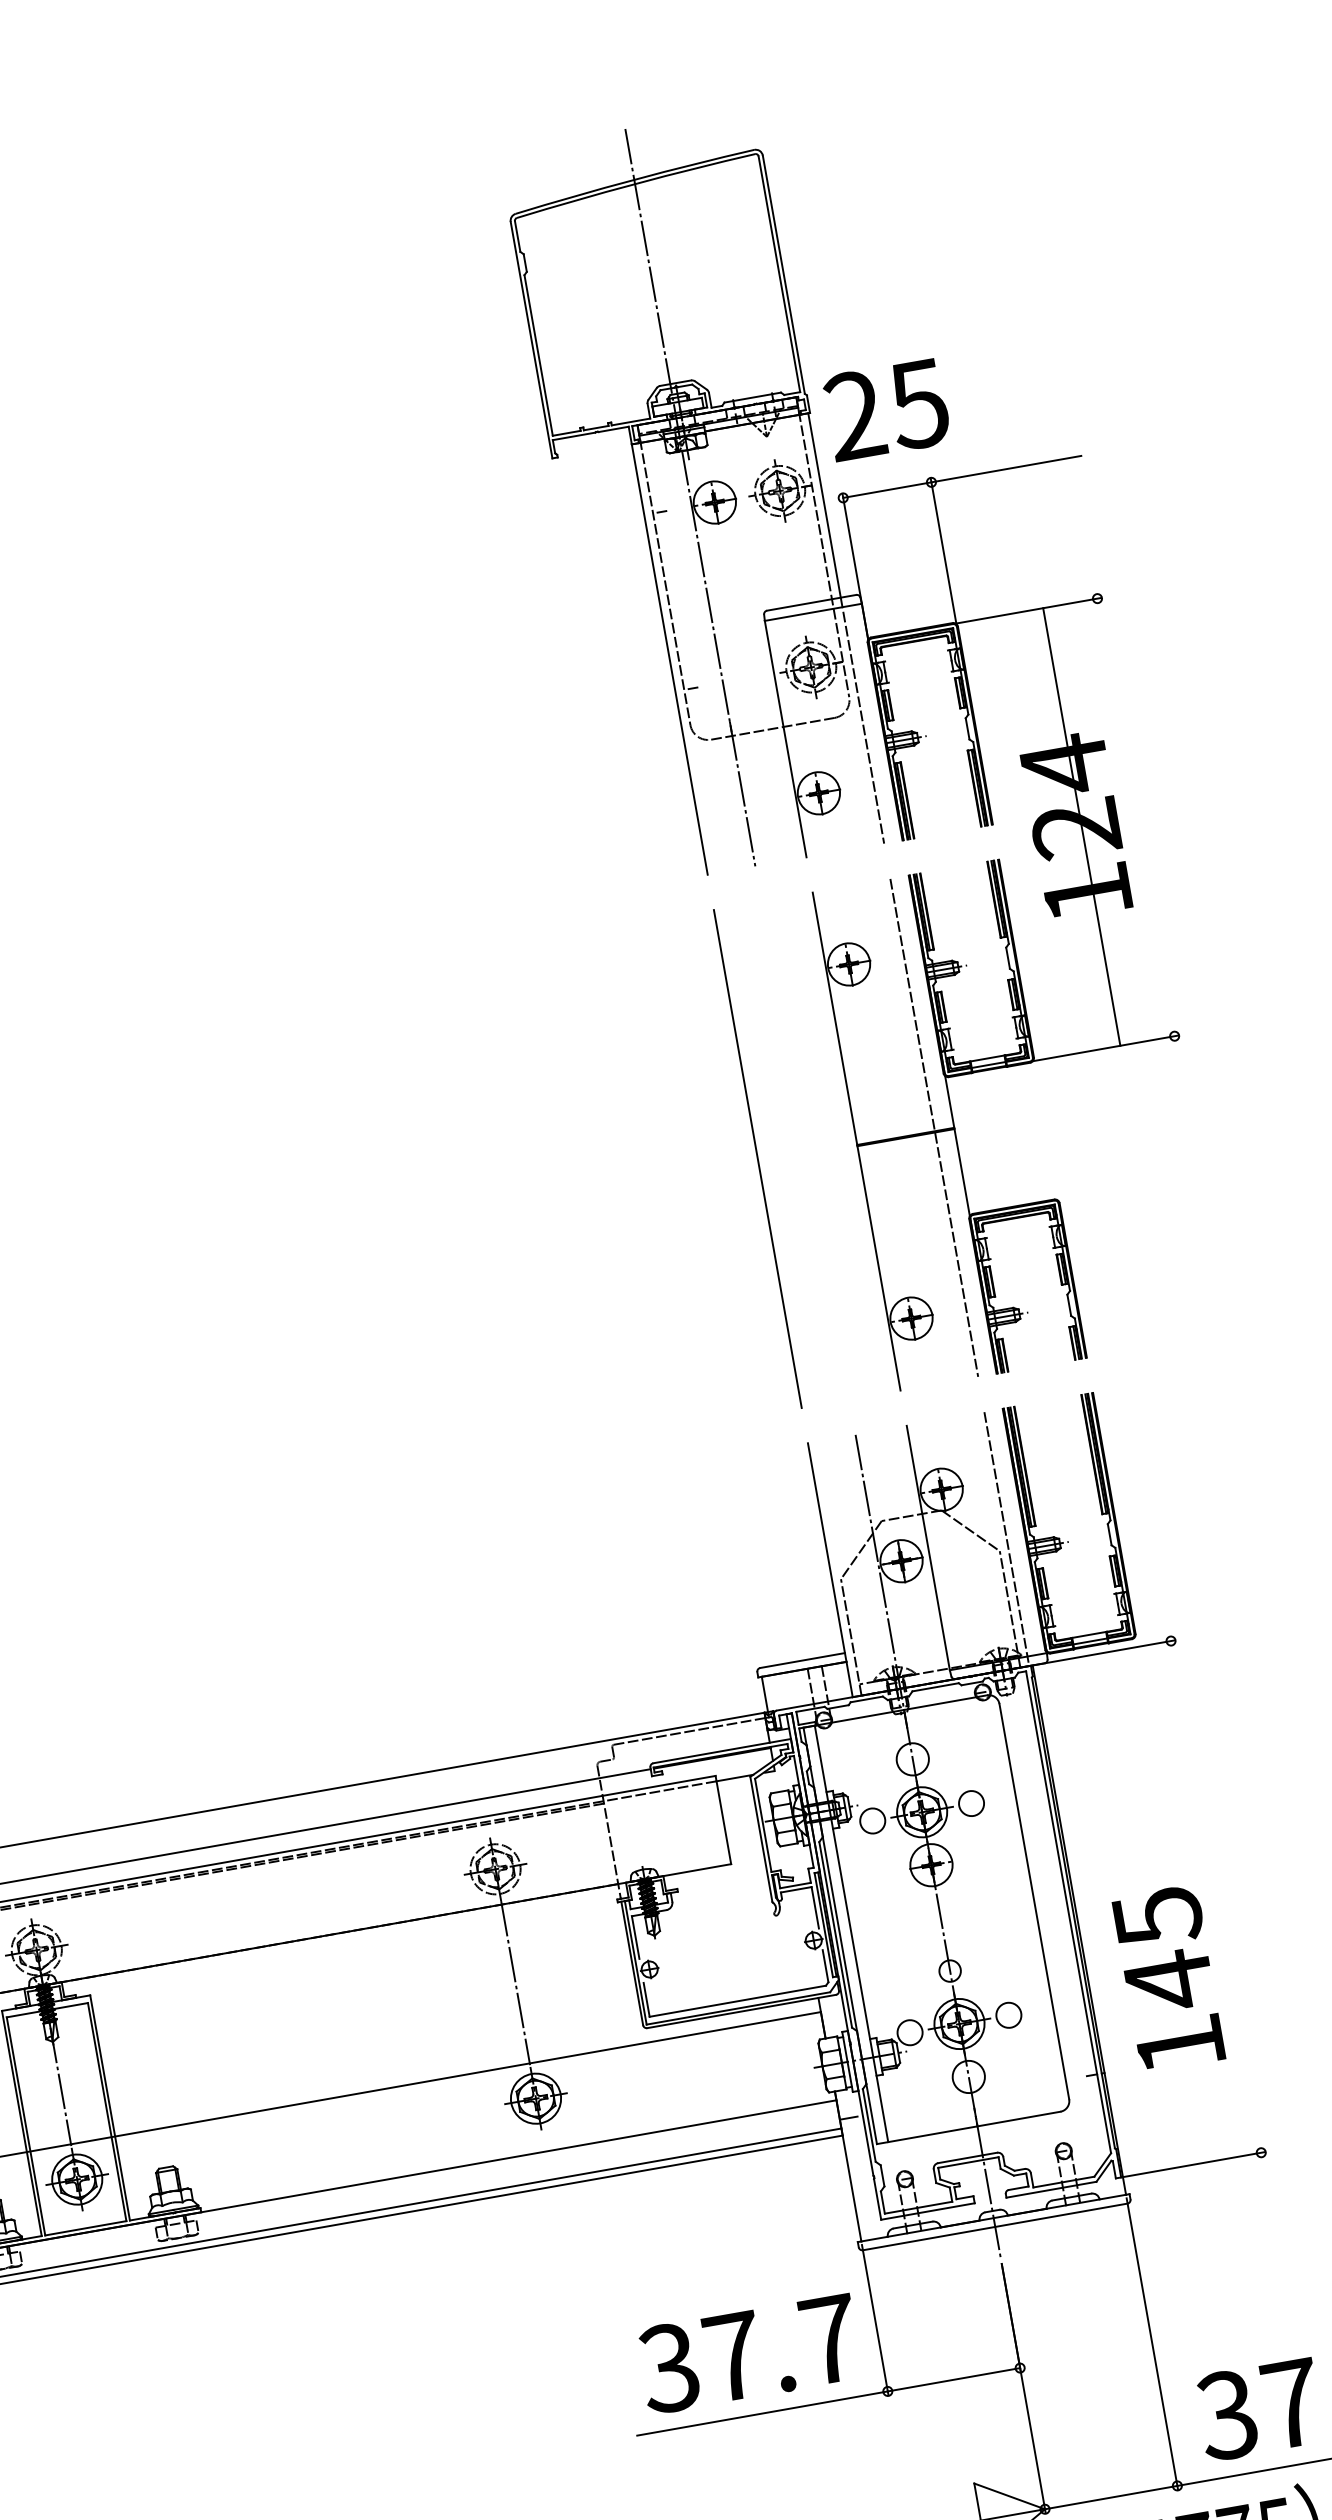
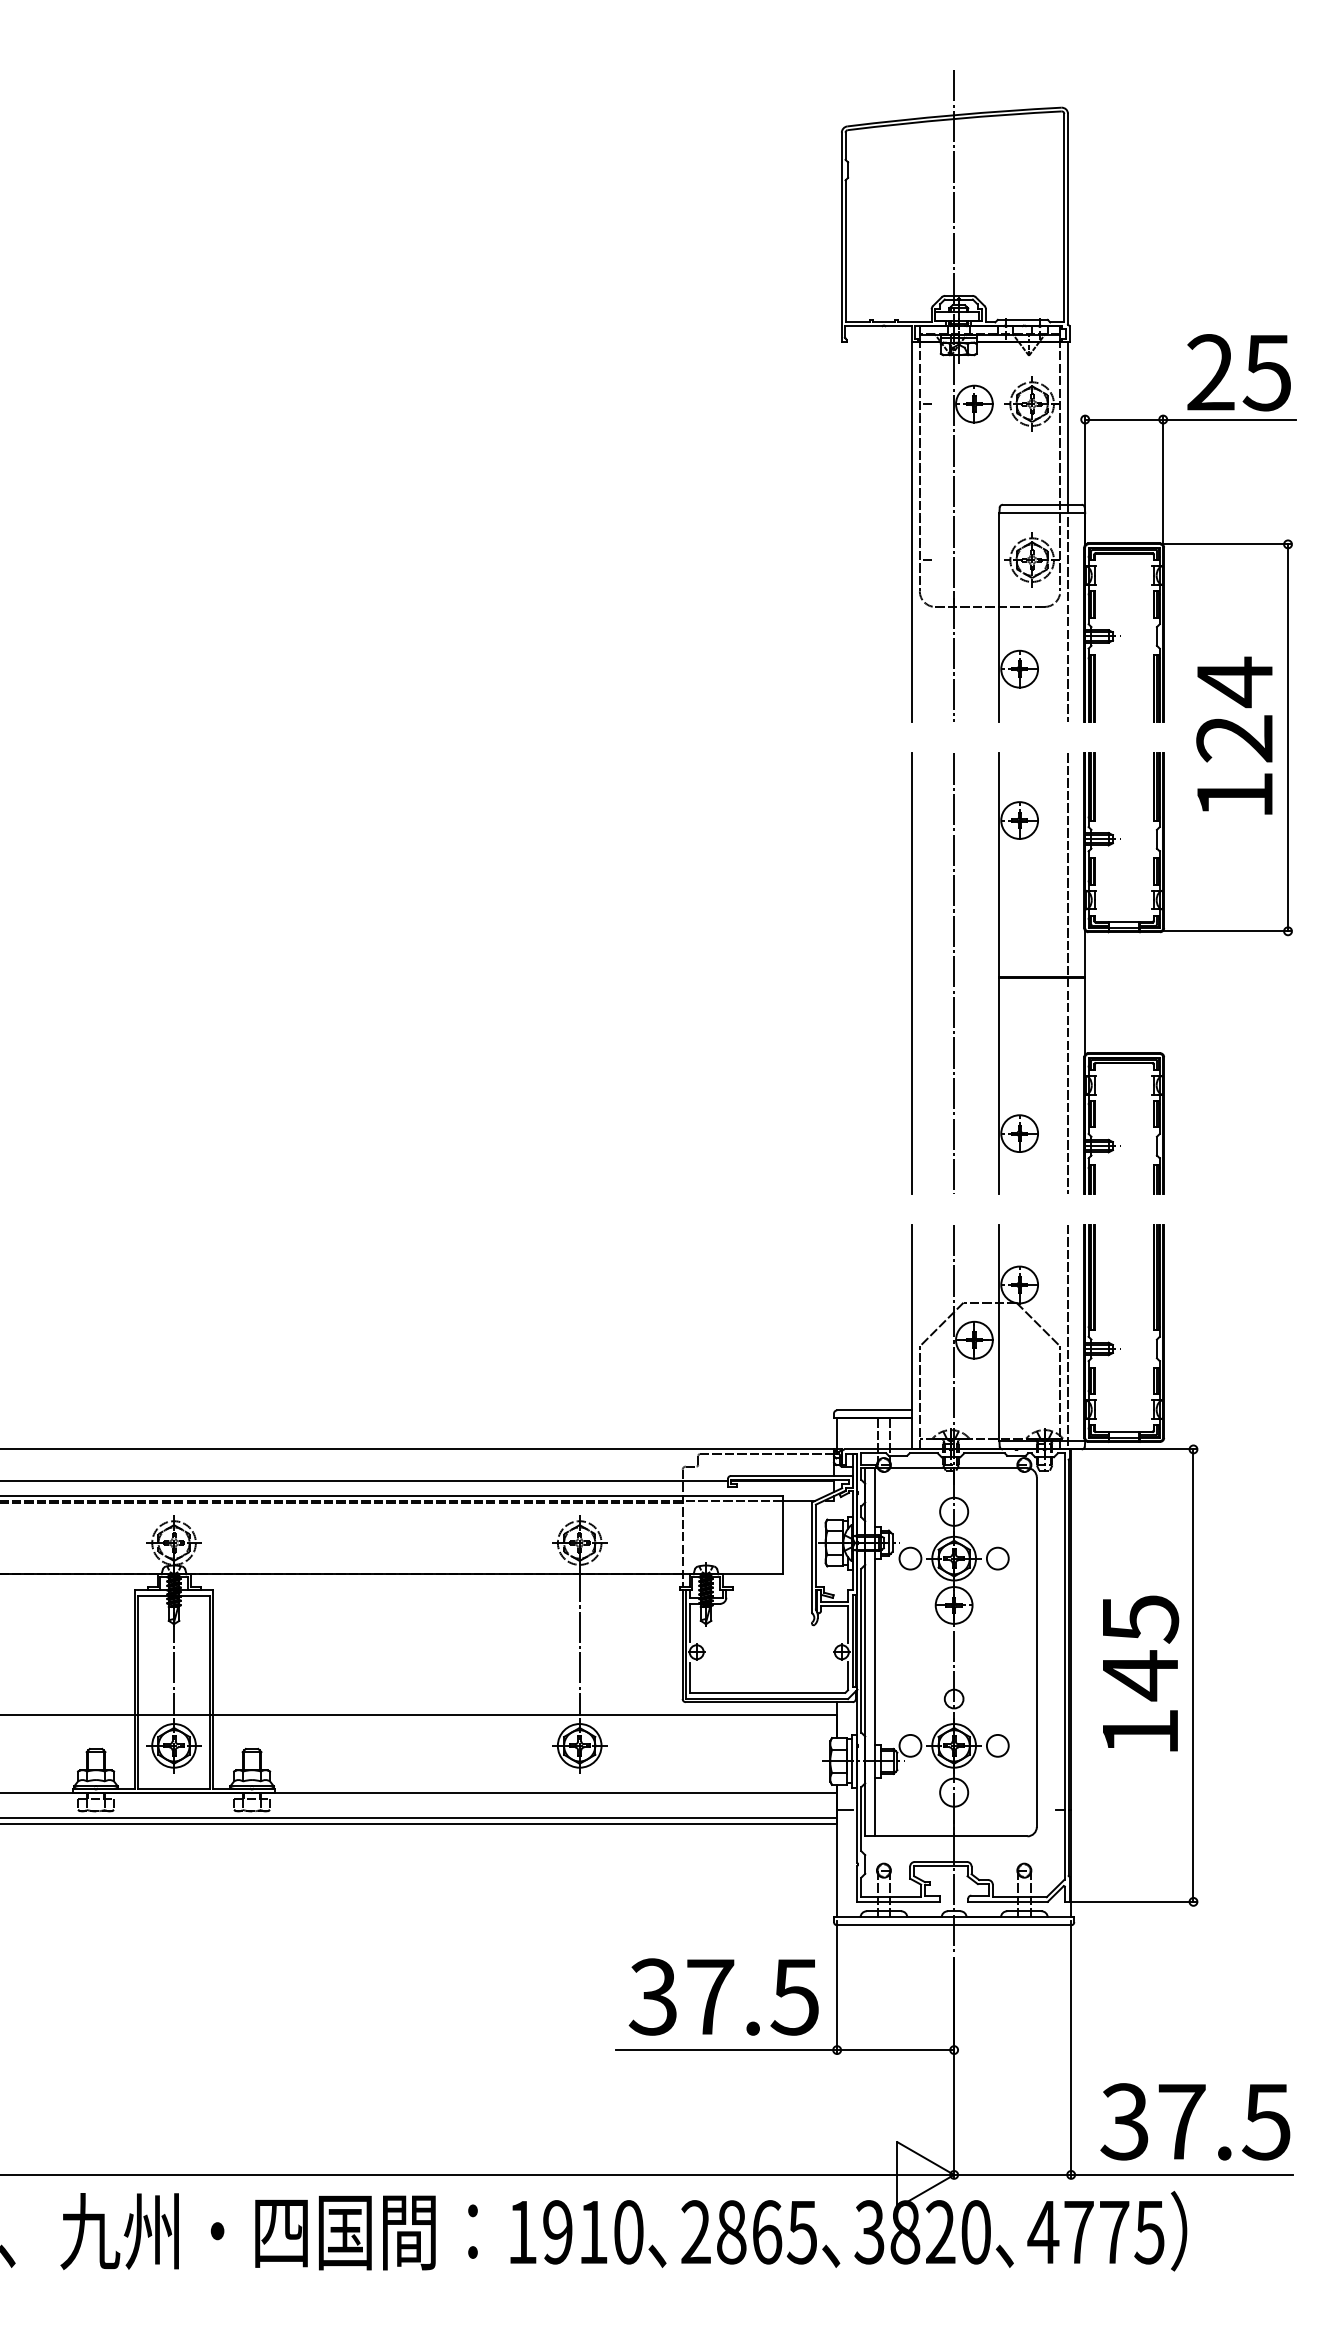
text: (886, 409) -> (1238, 372), moved
line: (1082, 826) -> (1288, 737), moved
line: (805, 1150) -> (954, 973), added
line: (1216, 1896) -> (1193, 1675), added
text: (1169, 1978) -> (1141, 1673), moved
text: (829, 2340) -> (794, 1997), 37.7 -> 37.5

